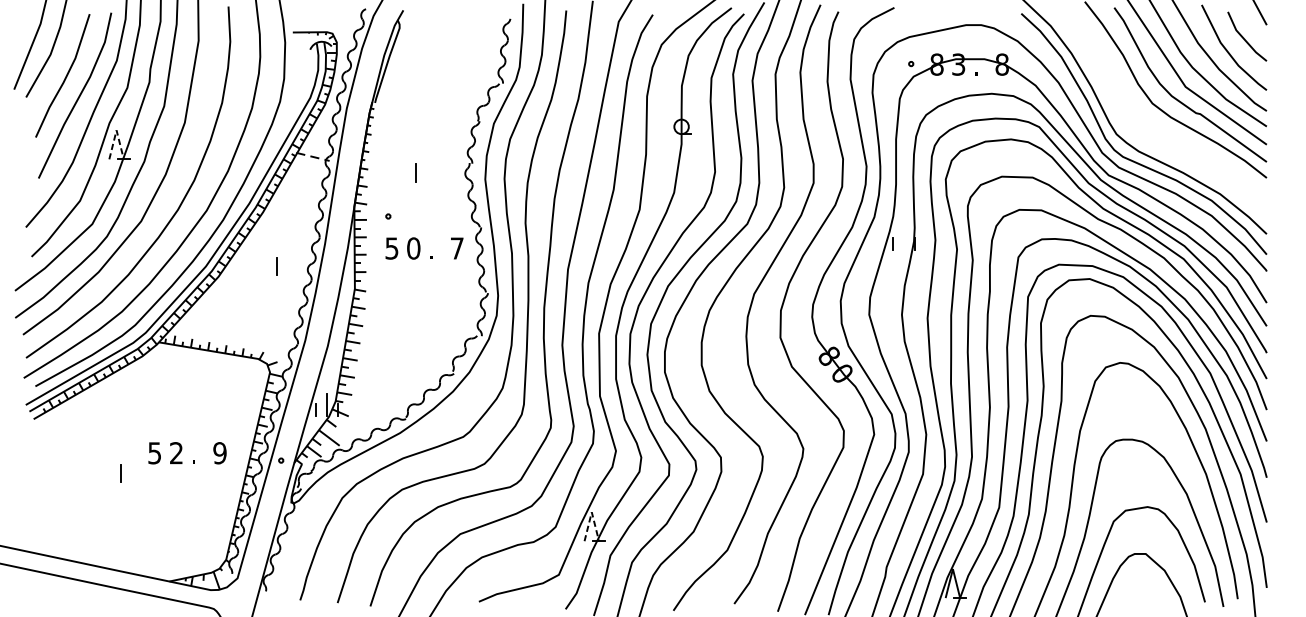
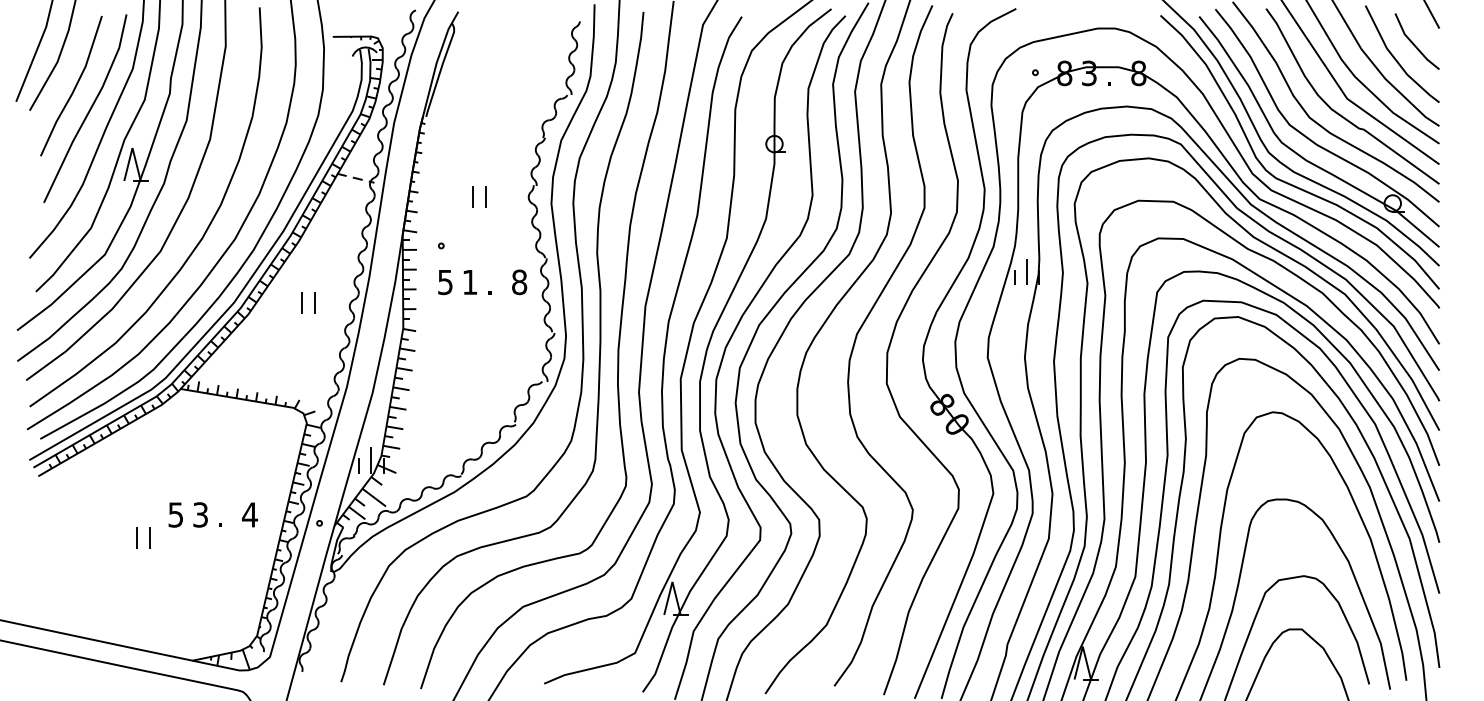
part: (1154, 122) -> (1311, 139), added
line: (116, 130) -> (132, 148), dashed -> solid
line: (427, 172) -> (485, 196), added
line: (903, 238) -> (1026, 271), added
text: (413, 248) -> (469, 282), 0 -> 1
text: (457, 248) -> (519, 282), 7 -> 8
line: (265, 266) -> (301, 302), added
text: (176, 452) -> (200, 514), 2 -> 3
text: (220, 452) -> (250, 514), 9 -> 4
line: (131, 473) -> (149, 537), added
line: (591, 511) -> (672, 581), dashed -> solid

